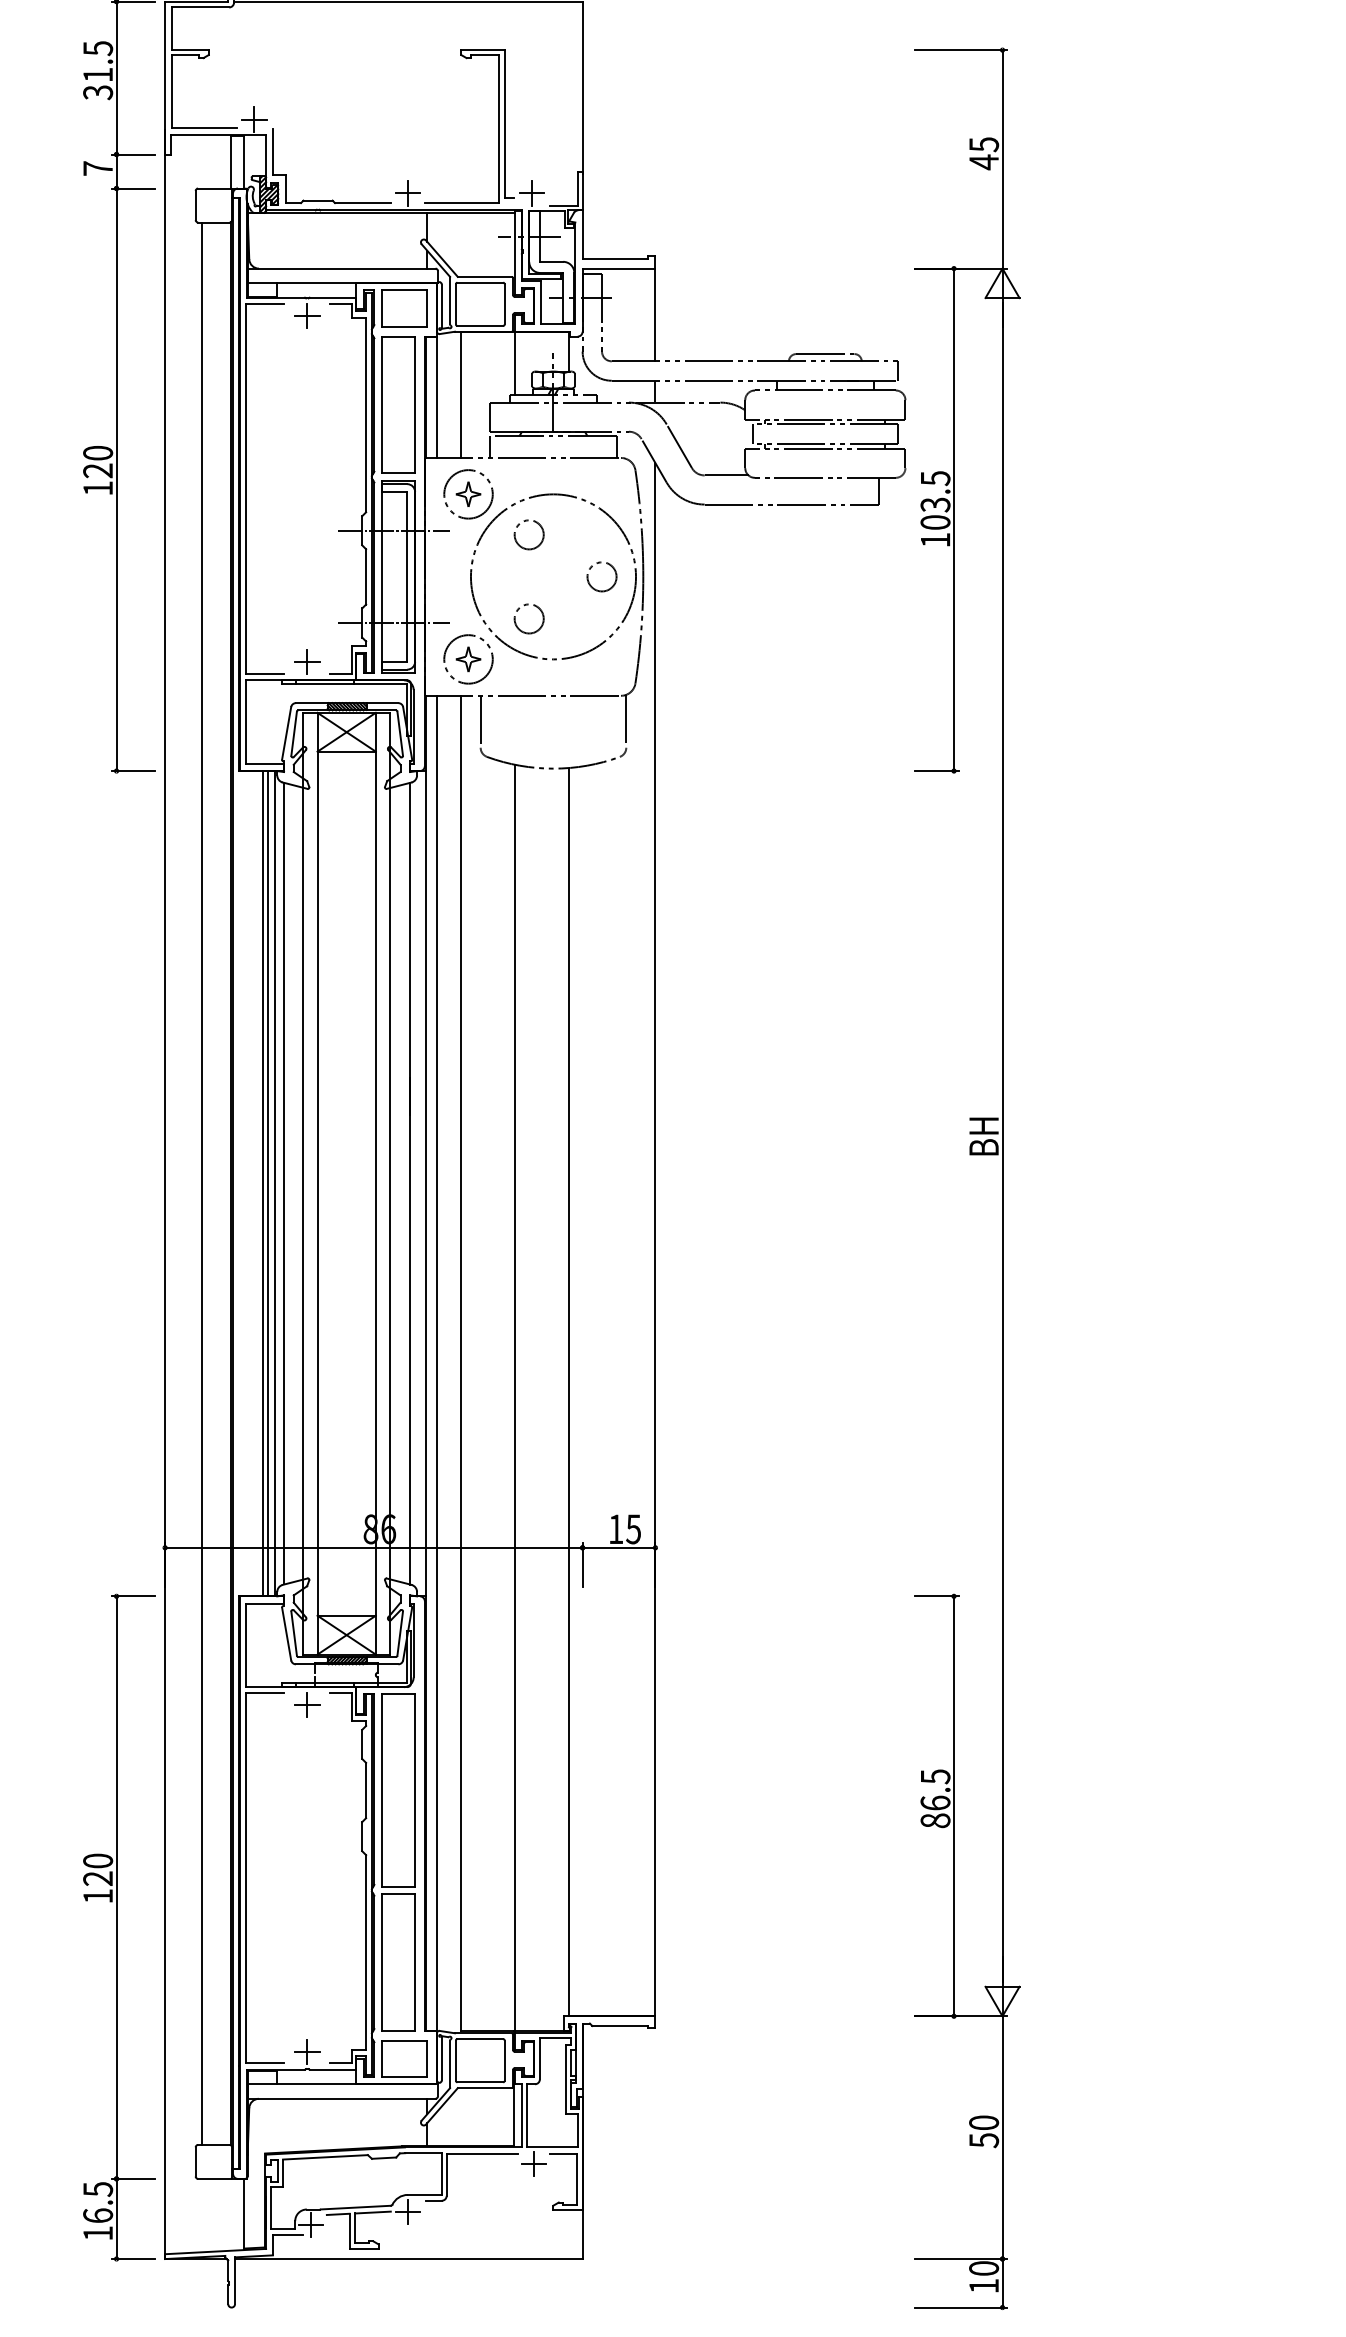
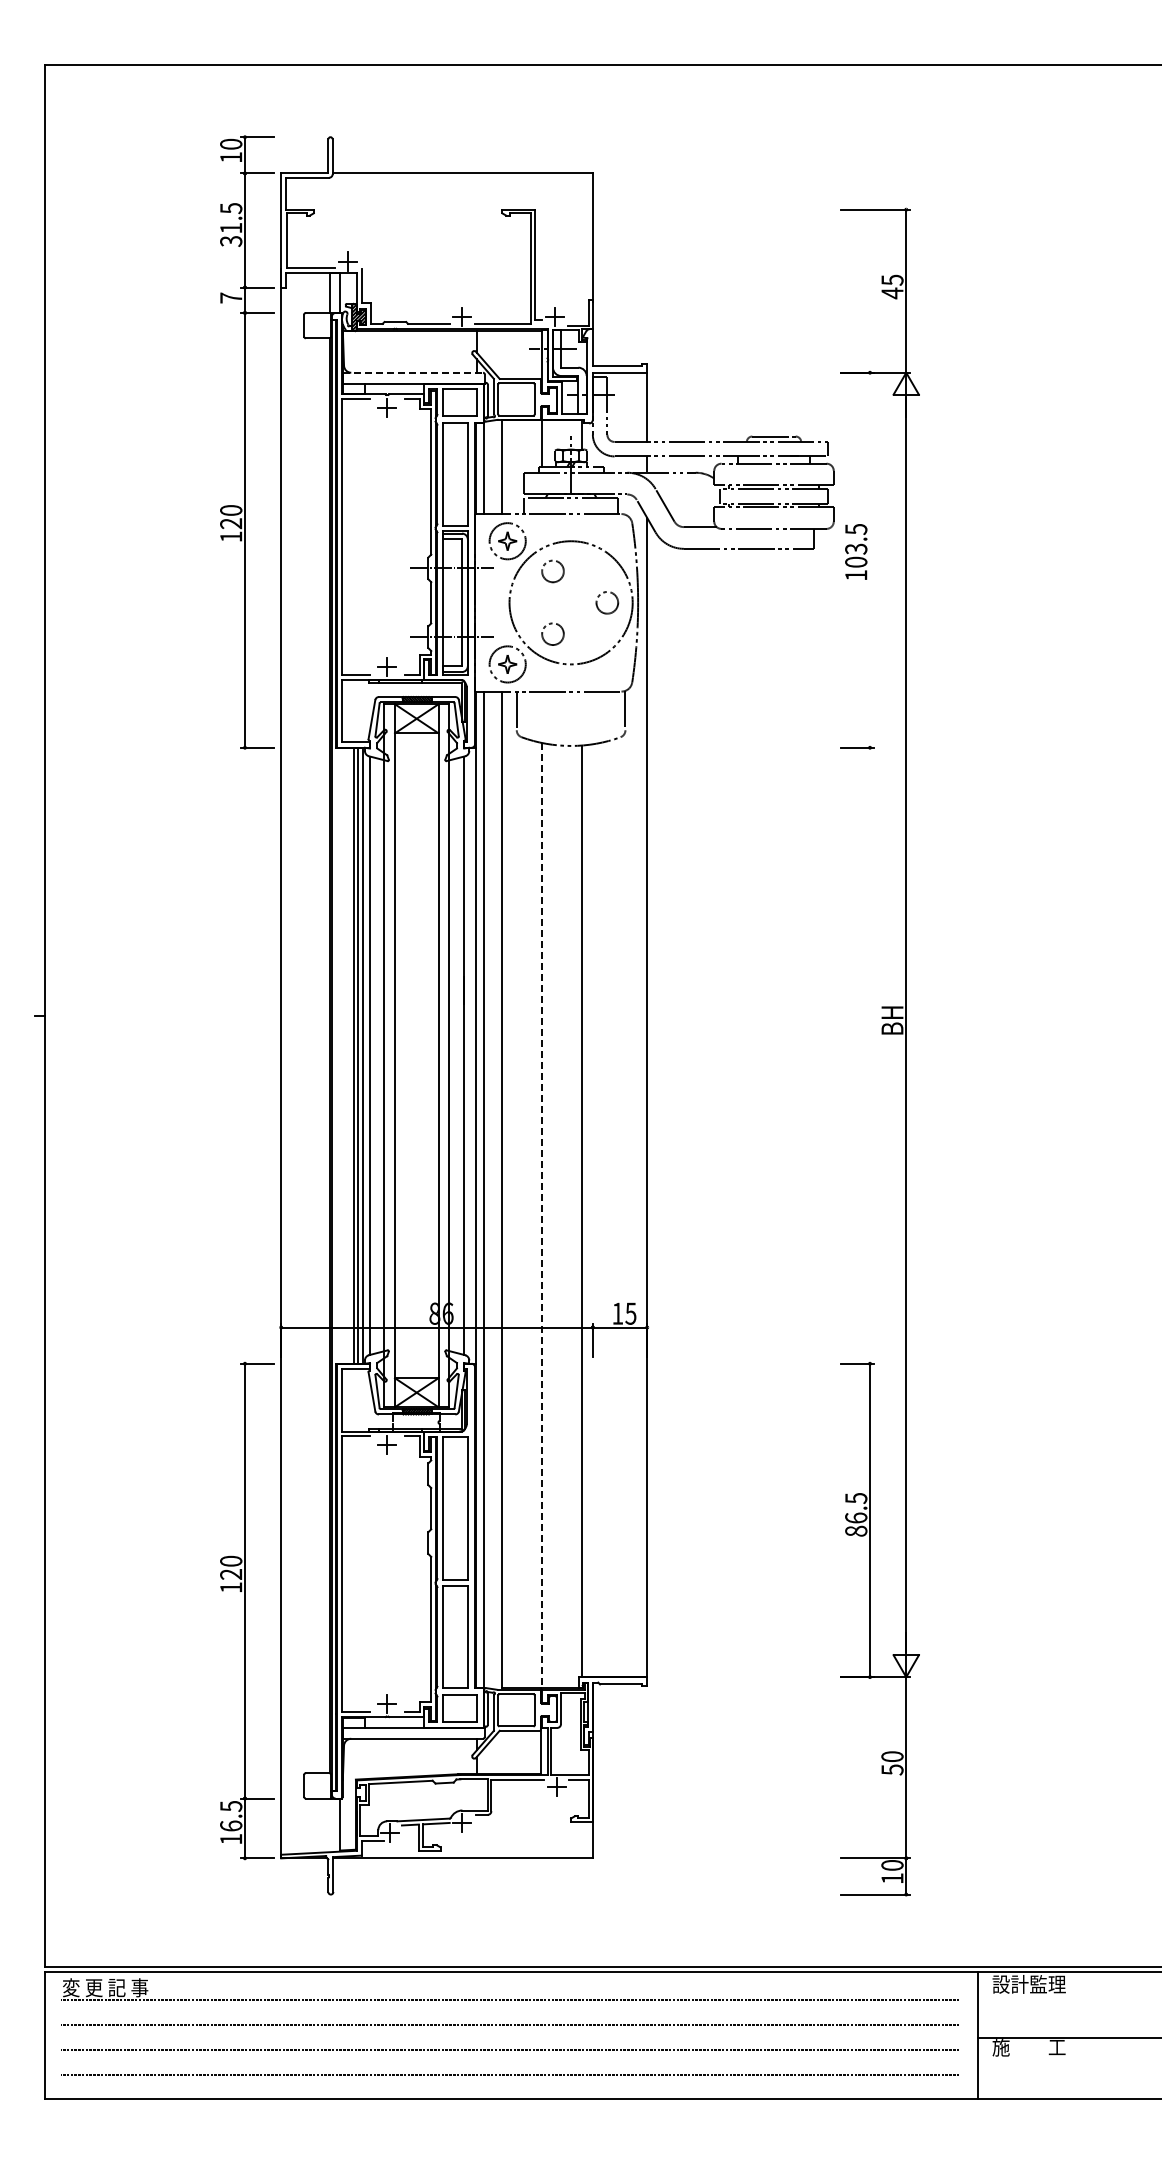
line: (342, 268) -> (413, 372), solid -> dashed
line: (954, 518) -> (870, 559), removed
line: (201, 1183) -> (308, 1055), removed
line: (515, 1397) -> (542, 1215), solid -> dashed

